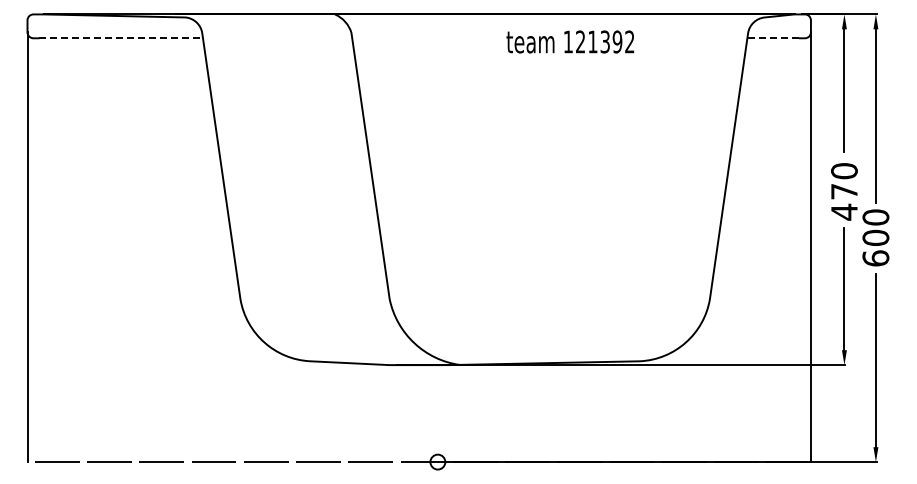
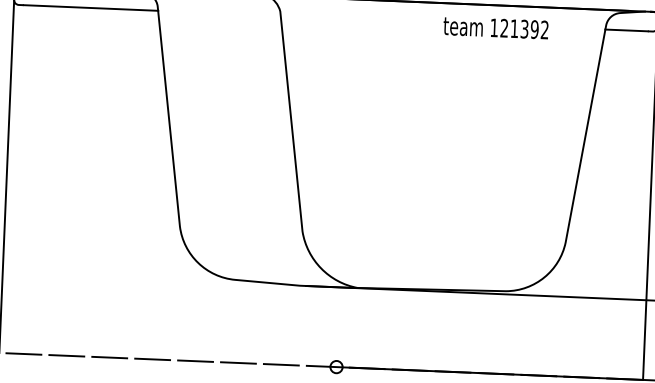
line: (121, 38) -> (91, 8), dashed -> solid
line: (773, 38) -> (626, 30), dashed -> solid
text: (570, 41) -> (496, 27), moved

